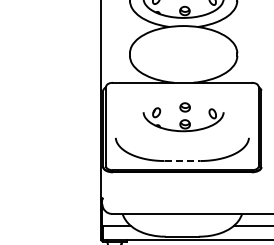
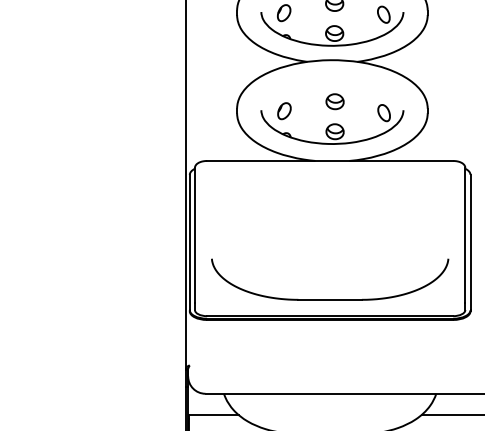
part: (183, 117) -> (332, 119), moved
line: (182, 161) -> (330, 300), dashed -> solid

